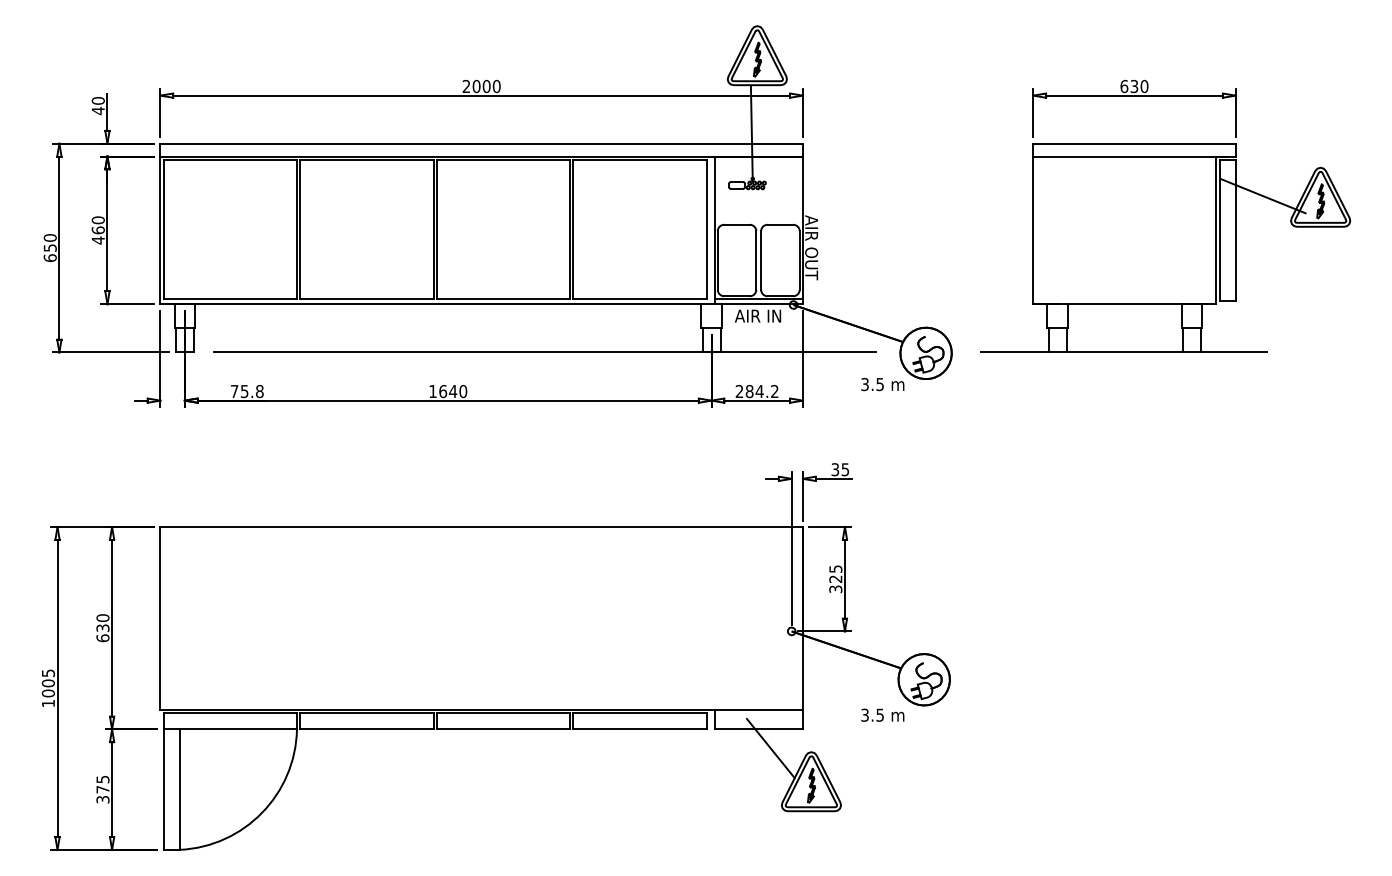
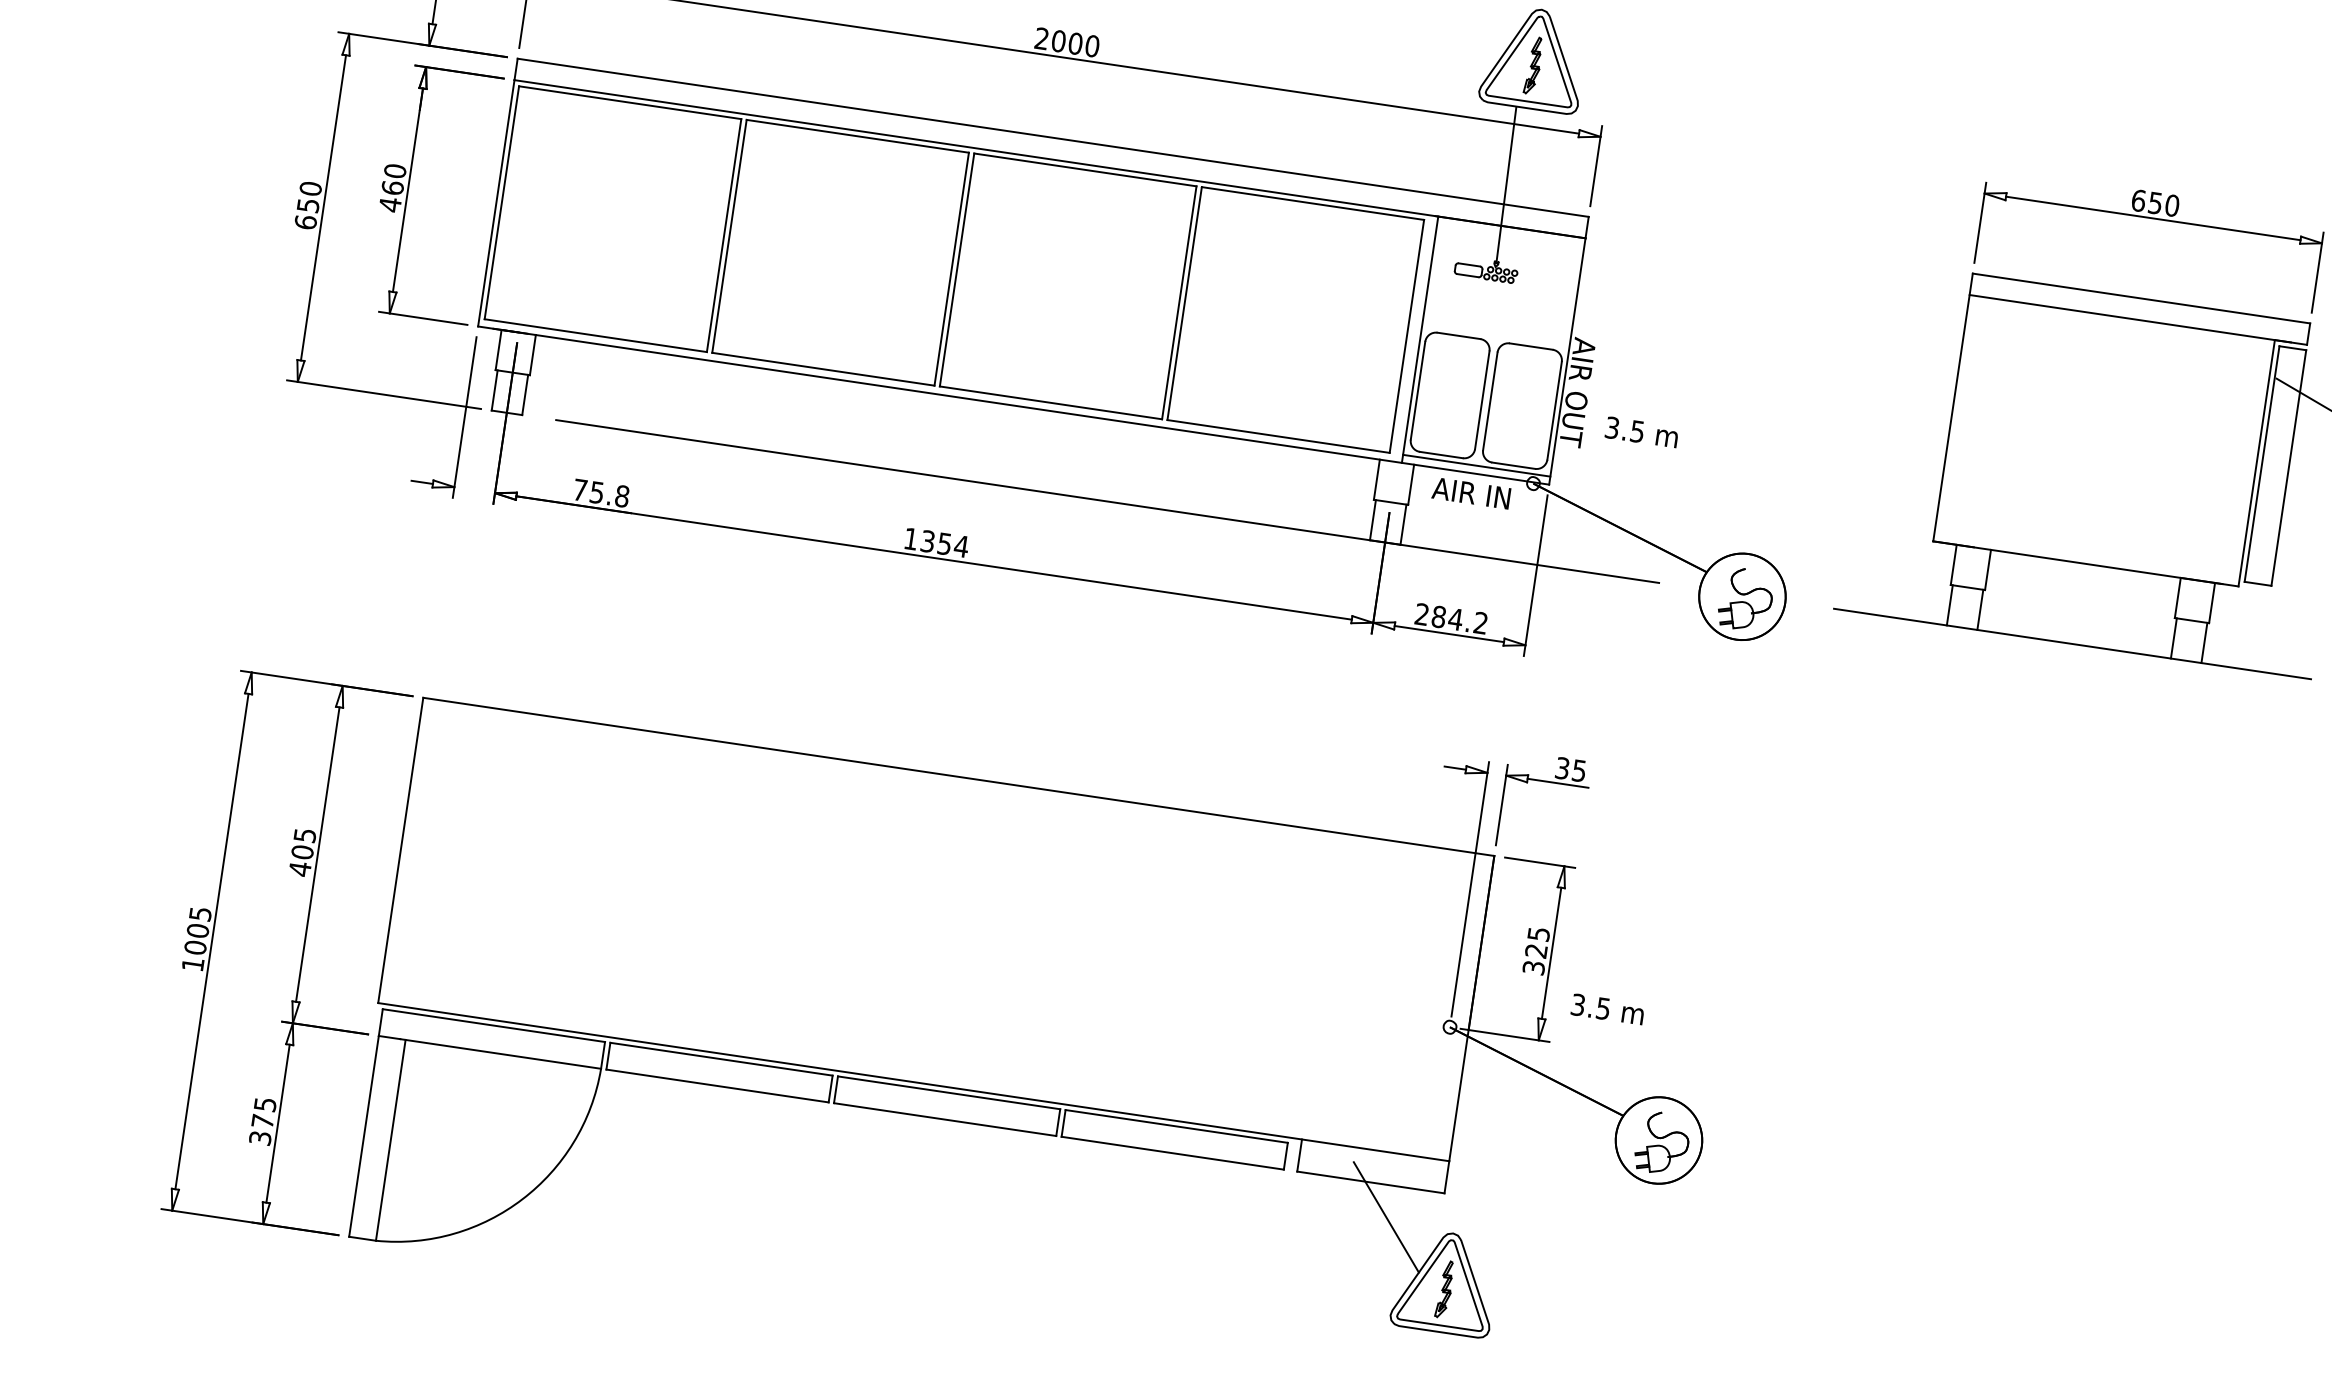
text: (1134, 85) -> (2155, 201), 630 -> 650
text: (882, 384) -> (1641, 432), moved
text: (453, 391) -> (945, 544), 1640 -> 1354
text: (102, 628) -> (301, 852), 630 -> 405
text: (882, 714) -> (1607, 1008), moved

